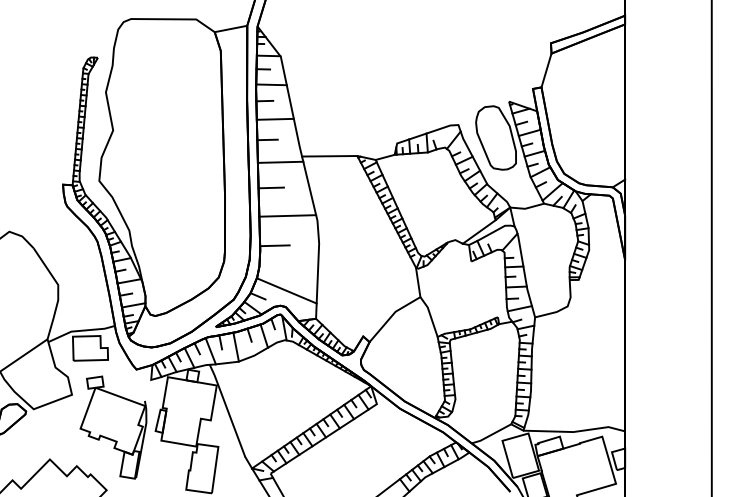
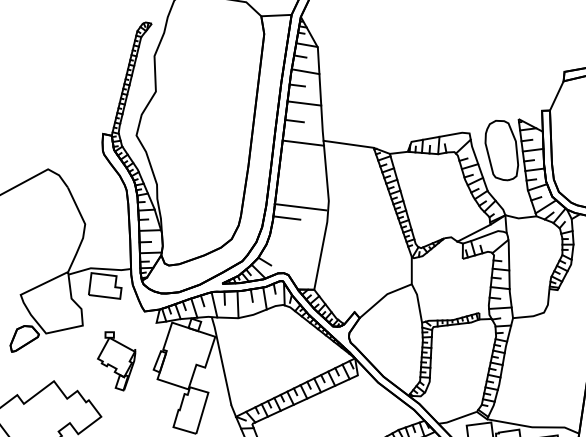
line: (270, 187) -> (290, 164), removed
line: (287, 215) -> (300, 206), moved
line: (286, 290) -> (291, 260), removed
part: (113, 427) -> (115, 360), size x0.6

